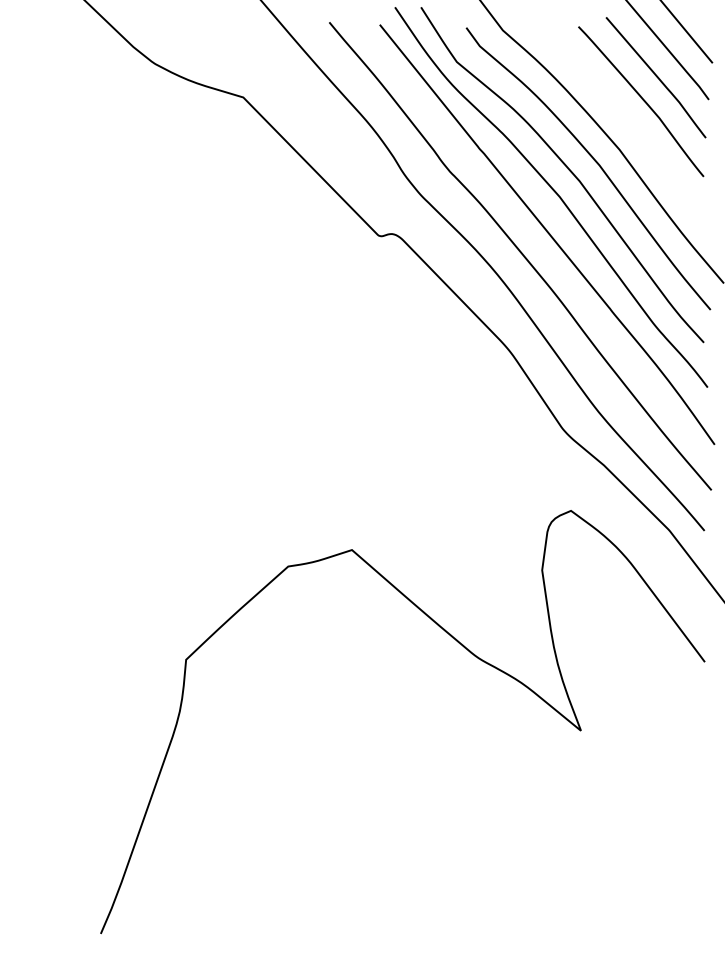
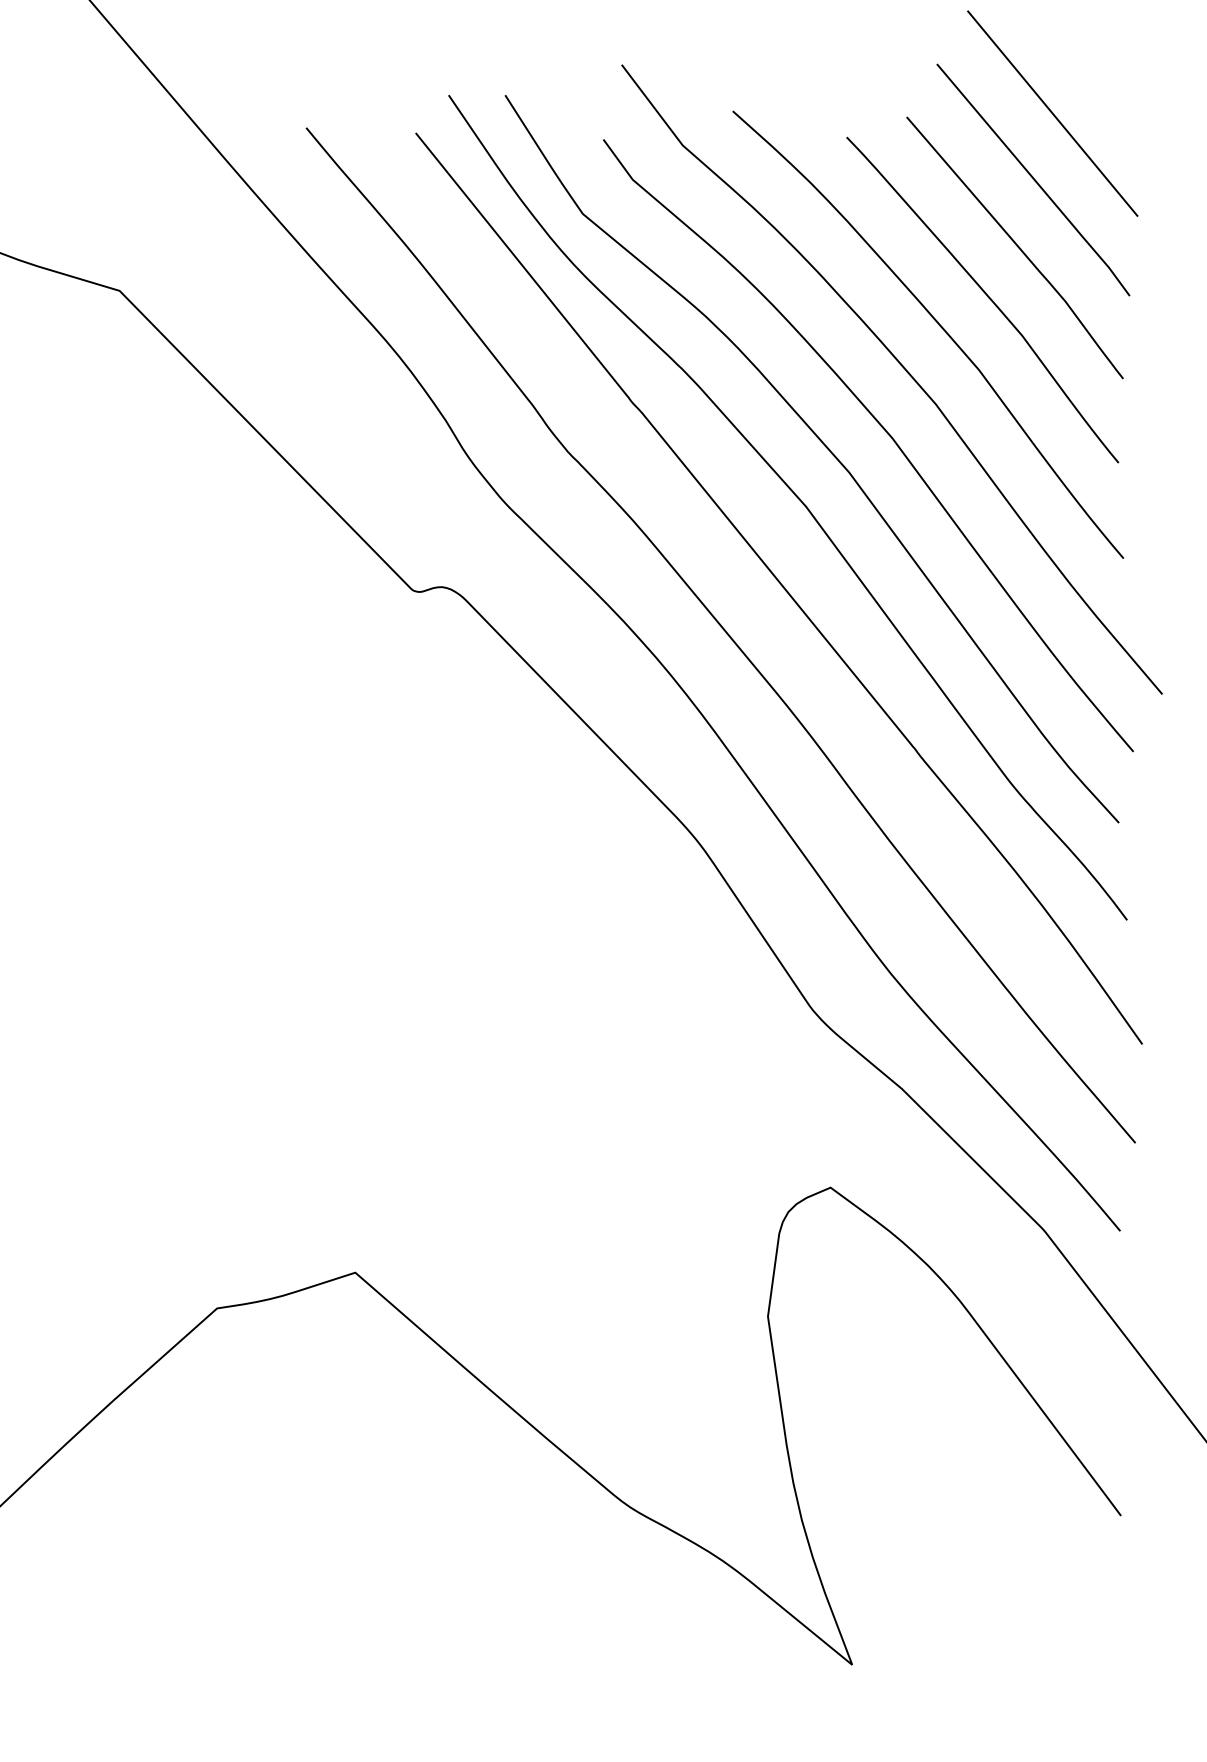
curve: (619, 112) -> (935, 323), added

